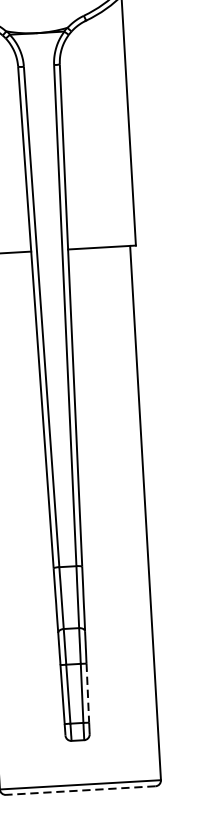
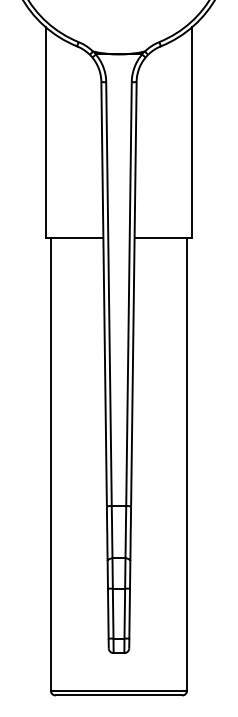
line: (87, 692) -> (129, 613), dashed -> solid
line: (80, 790) -> (118, 695), dashed -> solid

